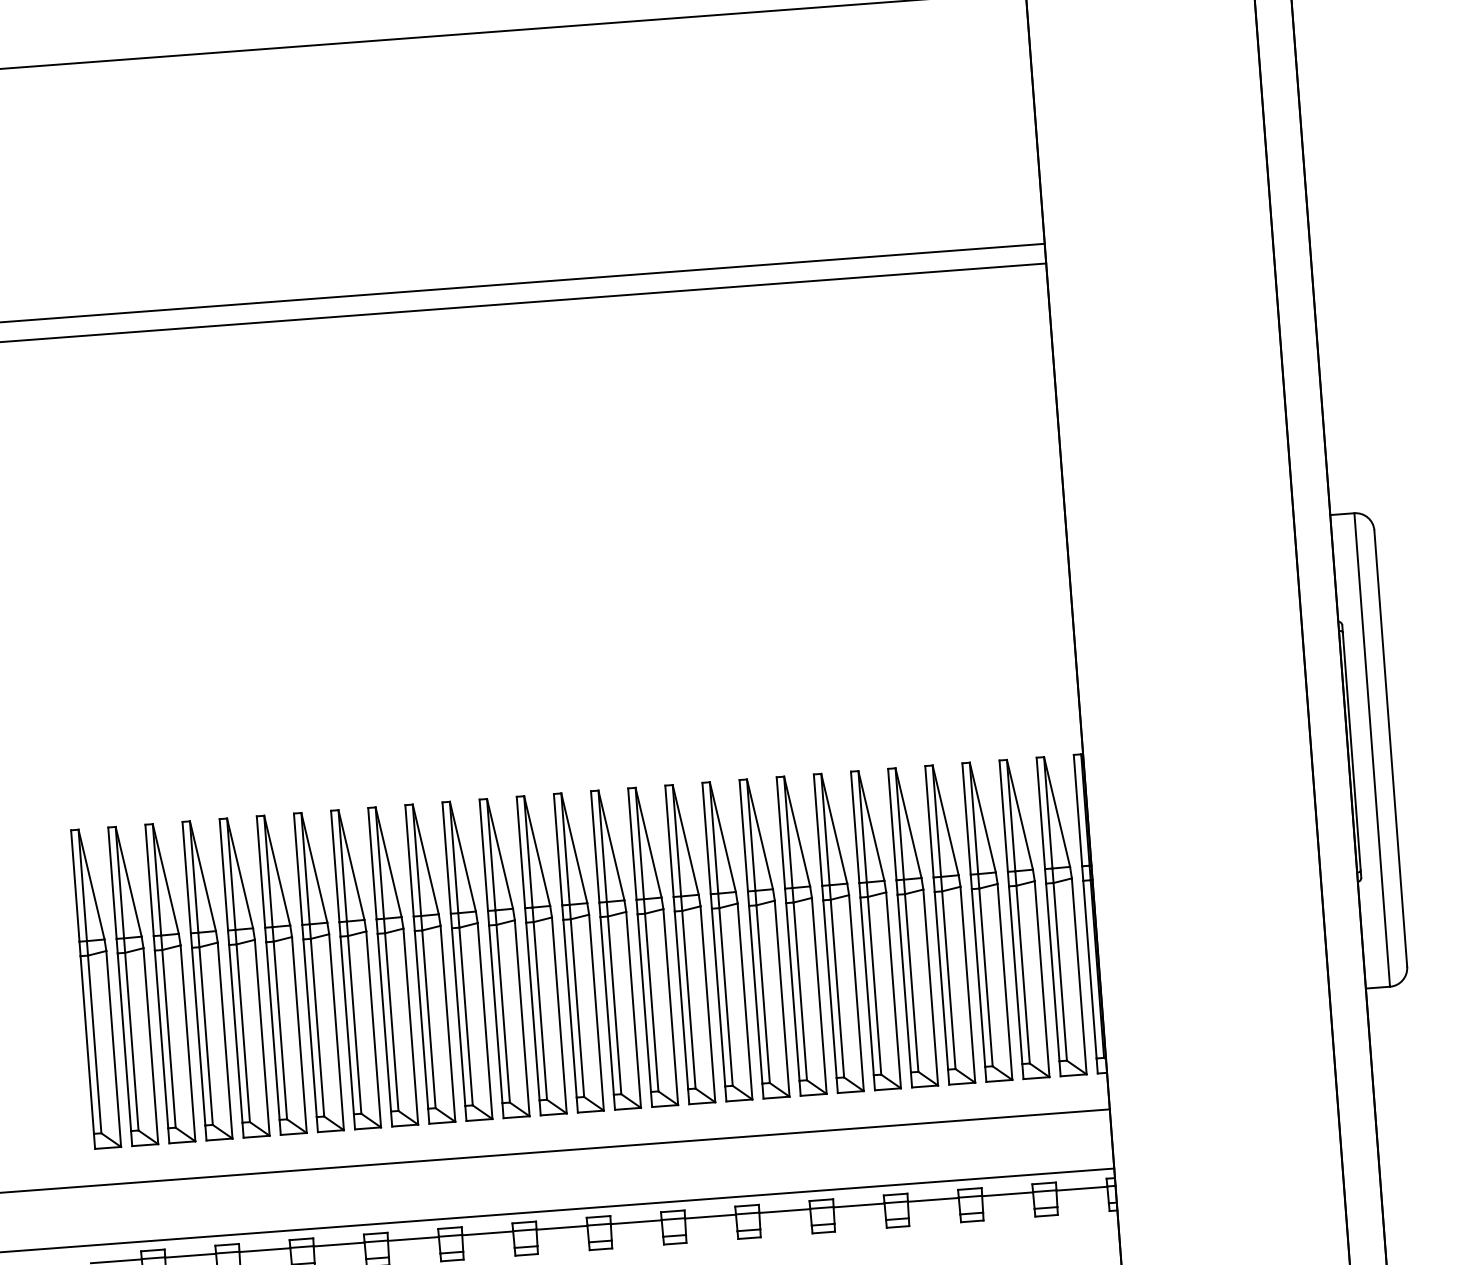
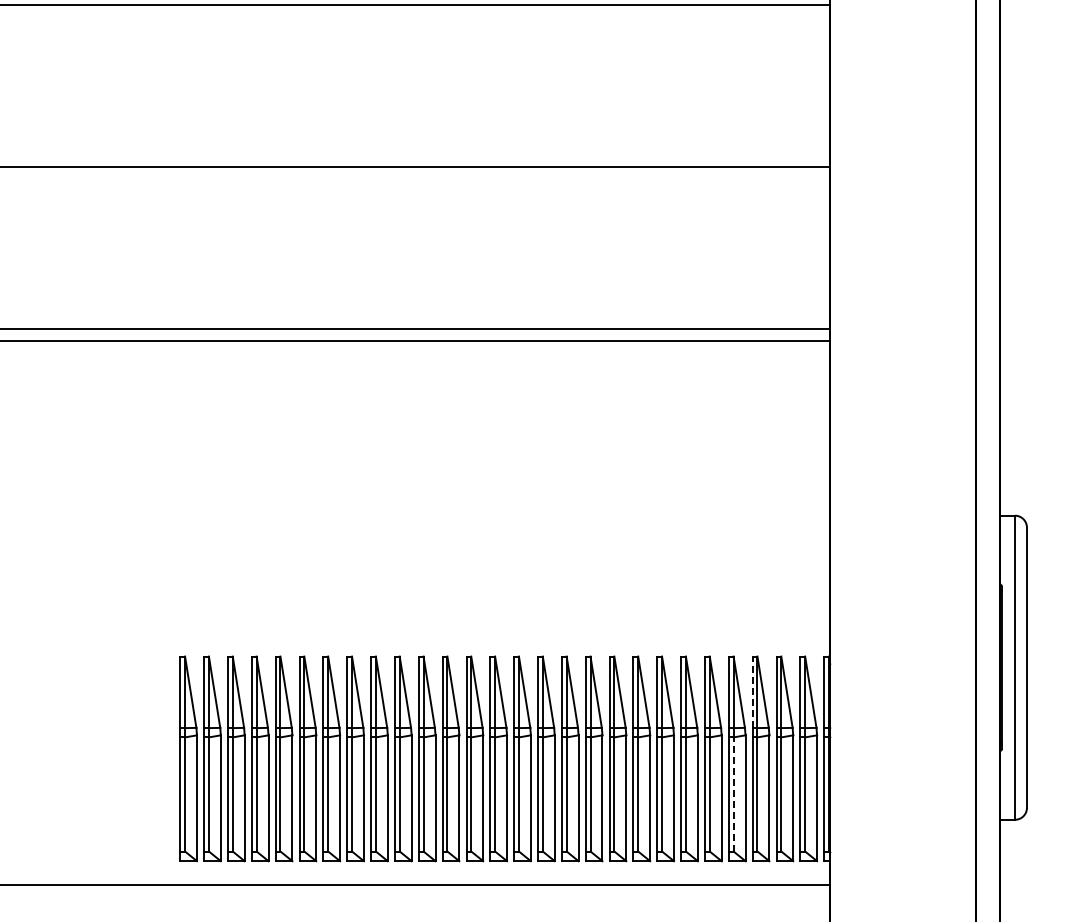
line: (966, 819) -> (752, 692), solid -> dashed
line: (948, 978) -> (733, 793), solid -> dashed

